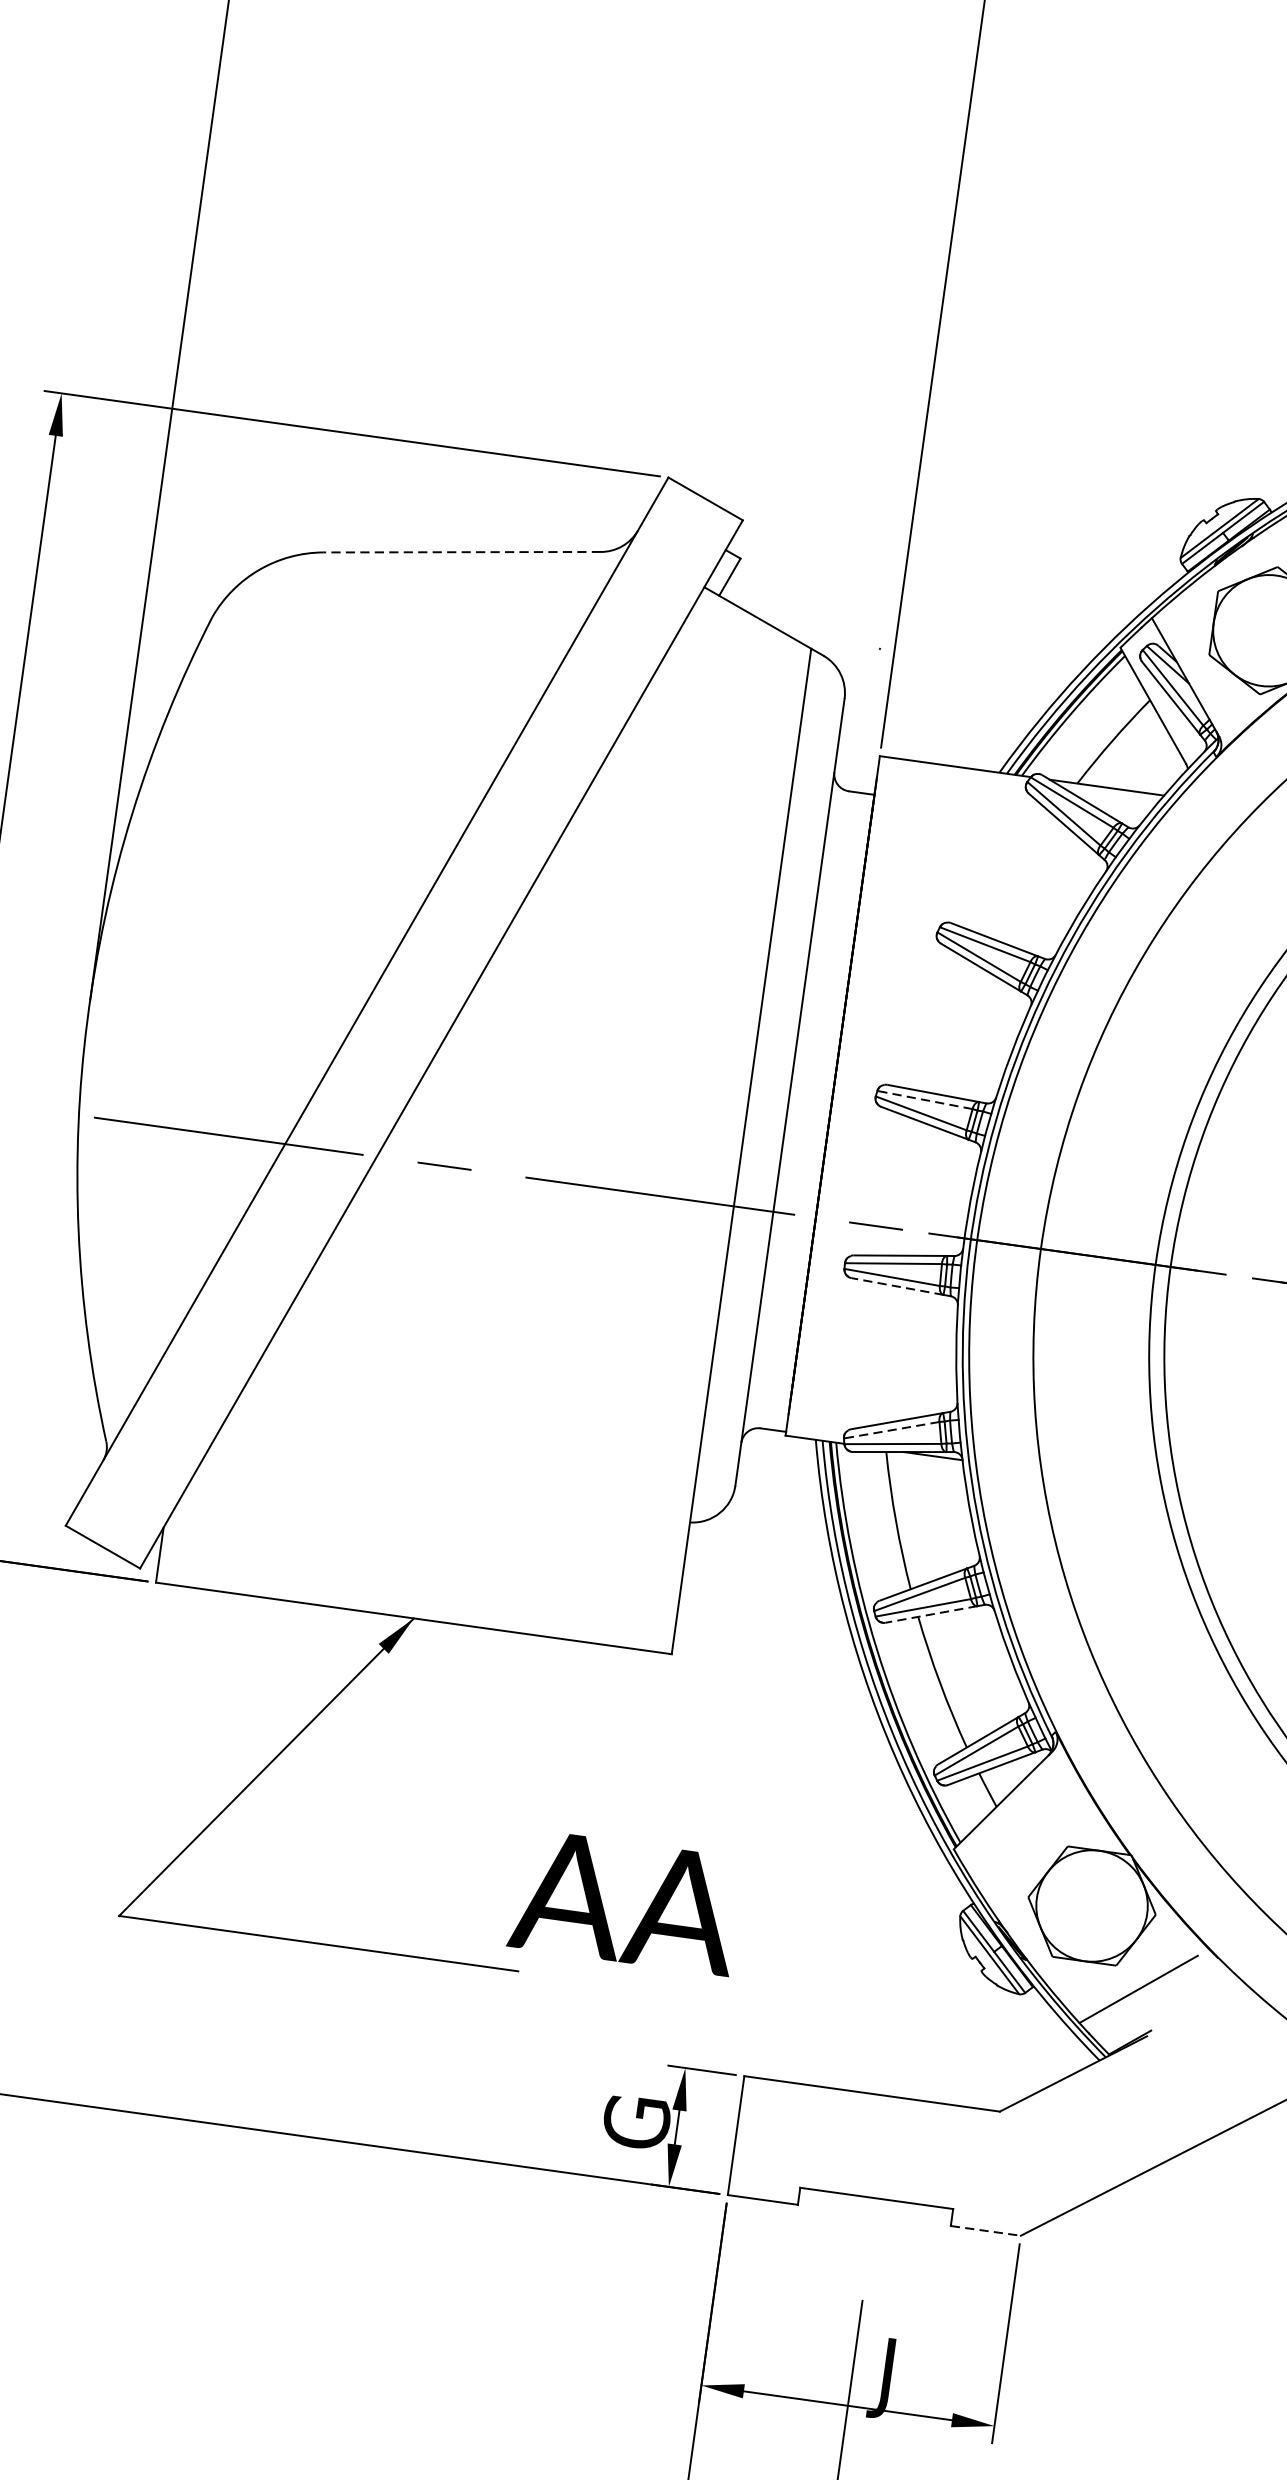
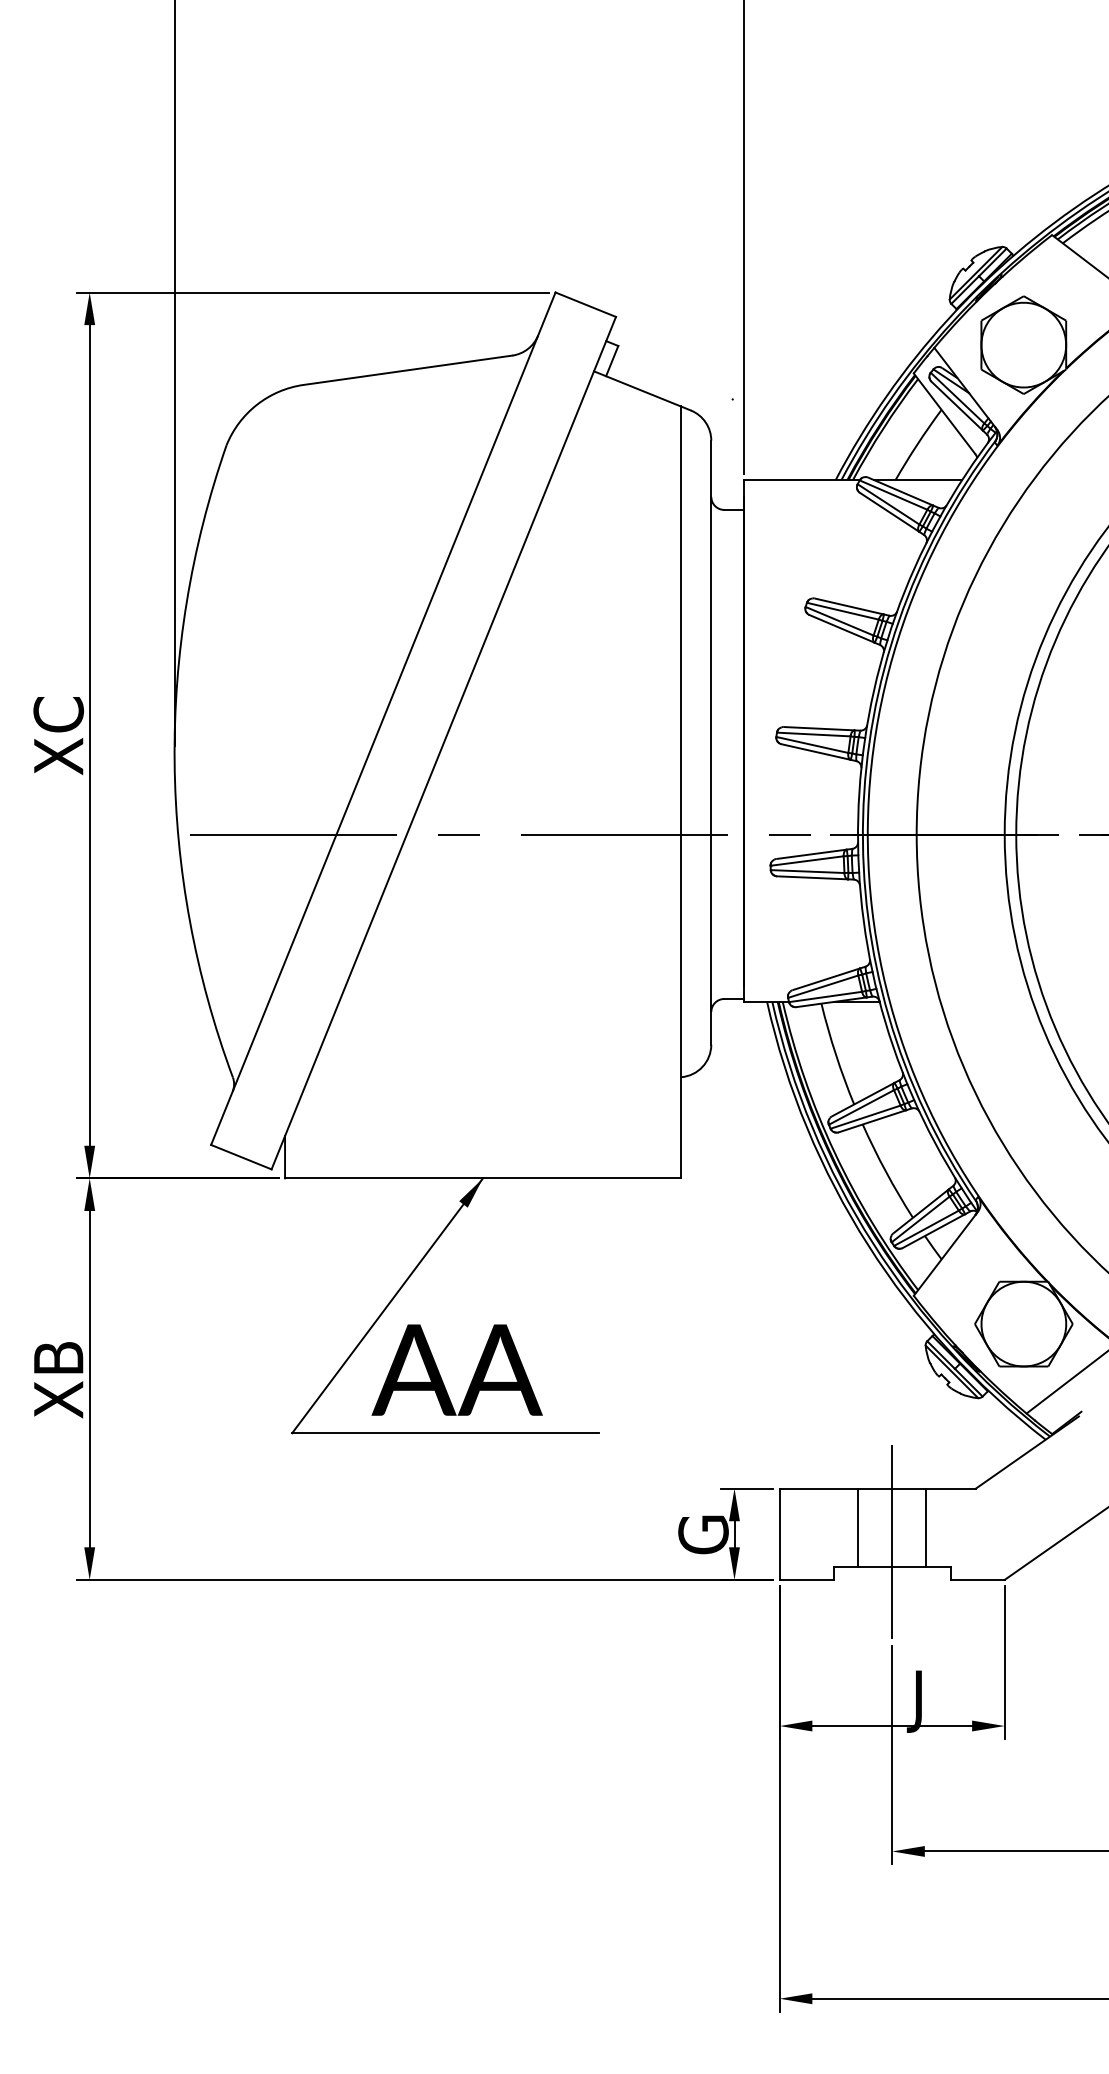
line: (461, 552) -> (407, 370), dashed -> solid
line: (924, 1099) -> (813, 734), dashed -> solid
line: (897, 1286) -> (812, 877), dashed -> solid
line: (892, 1430) -> (823, 986), dashed -> solid
line: (931, 1614) -> (872, 1121), dashed -> solid
text: (624, 1901) -> (456, 1369), moved
line: (839, 2141) -> (858, 1527), added
line: (928, 2153) -> (926, 1527), added
line: (881, 2166) -> (892, 1542), added
line: (985, 2230) -> (977, 1579), dashed -> solid

